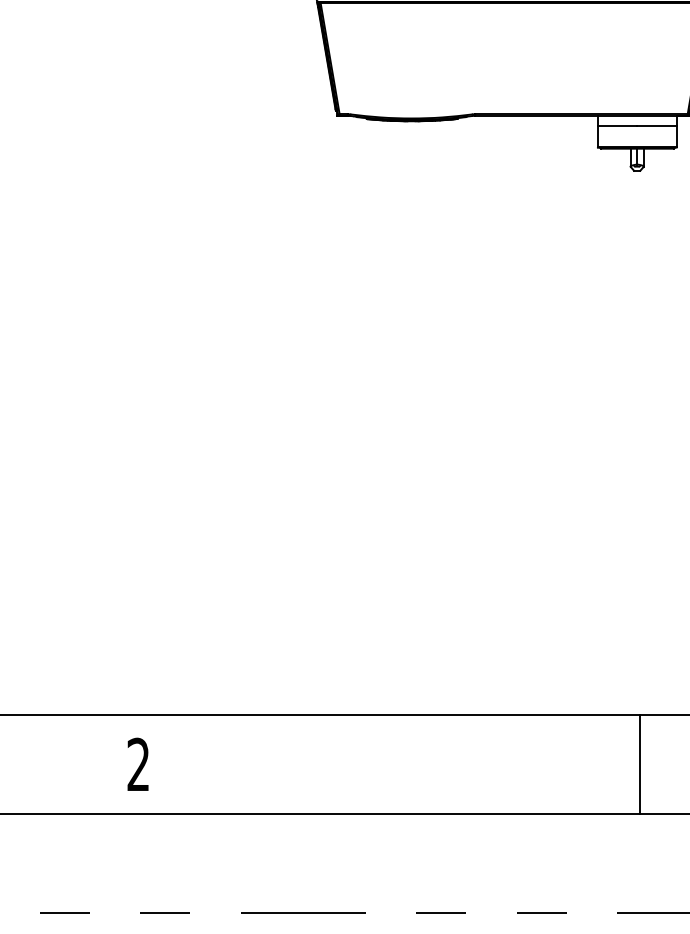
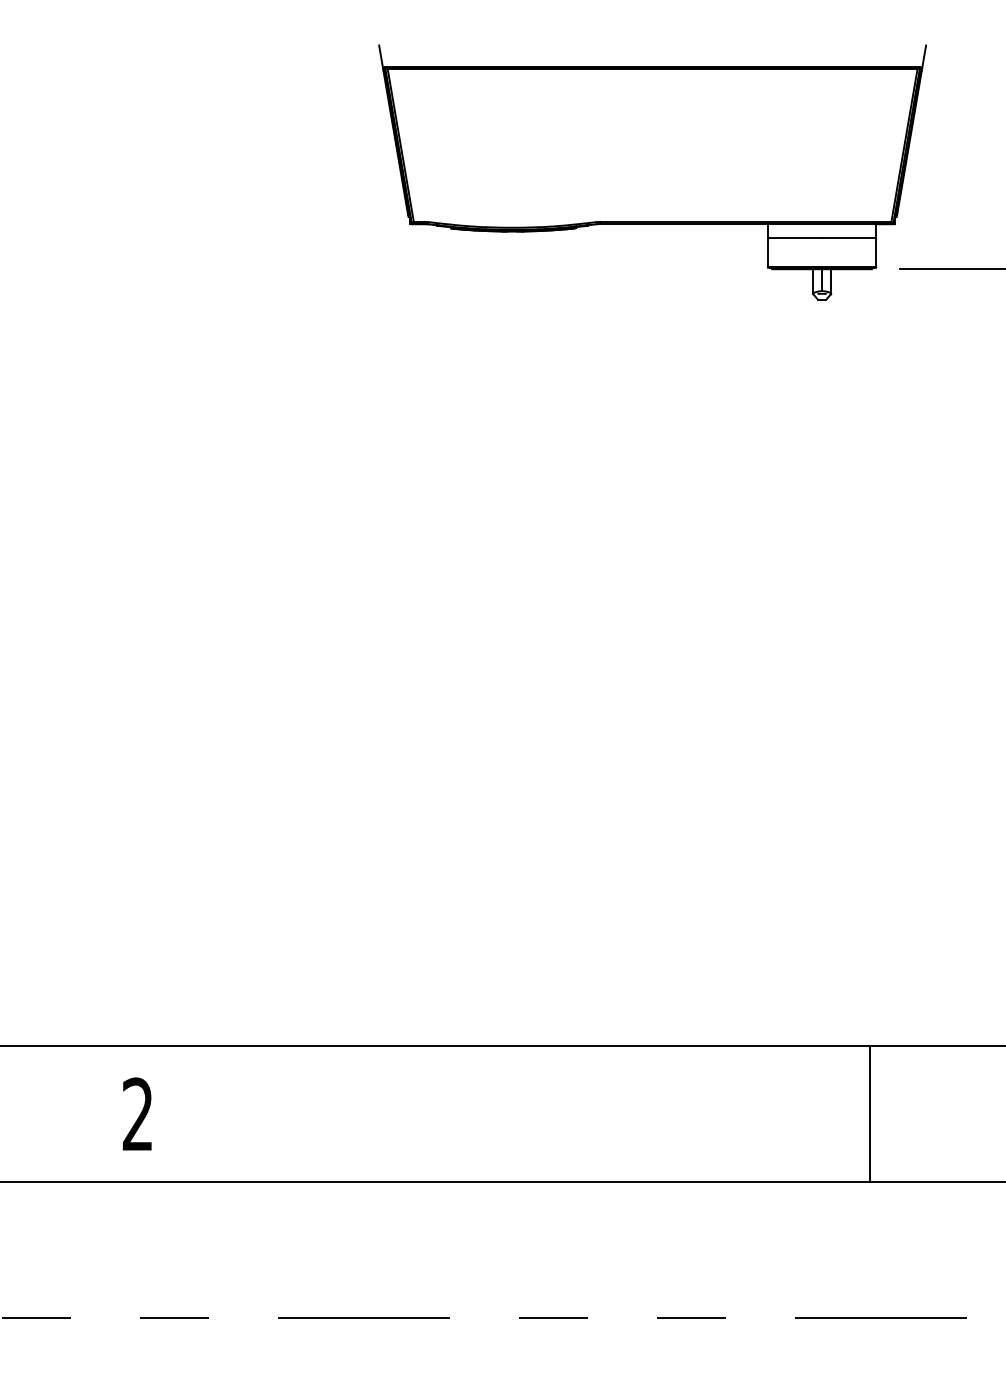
line: (639, 764) -> (869, 1113), moved

